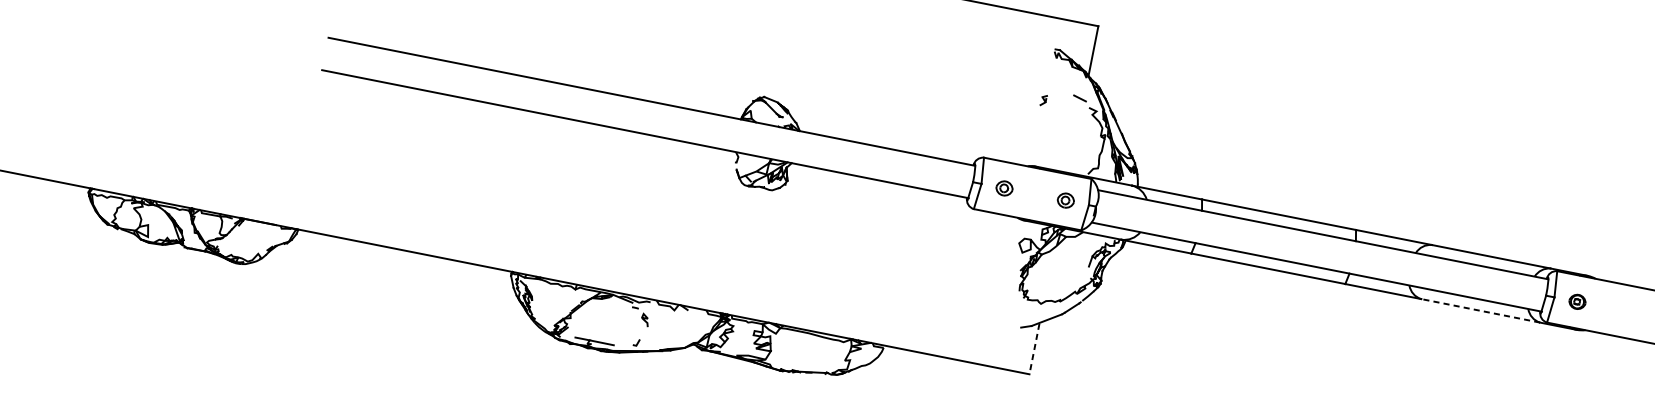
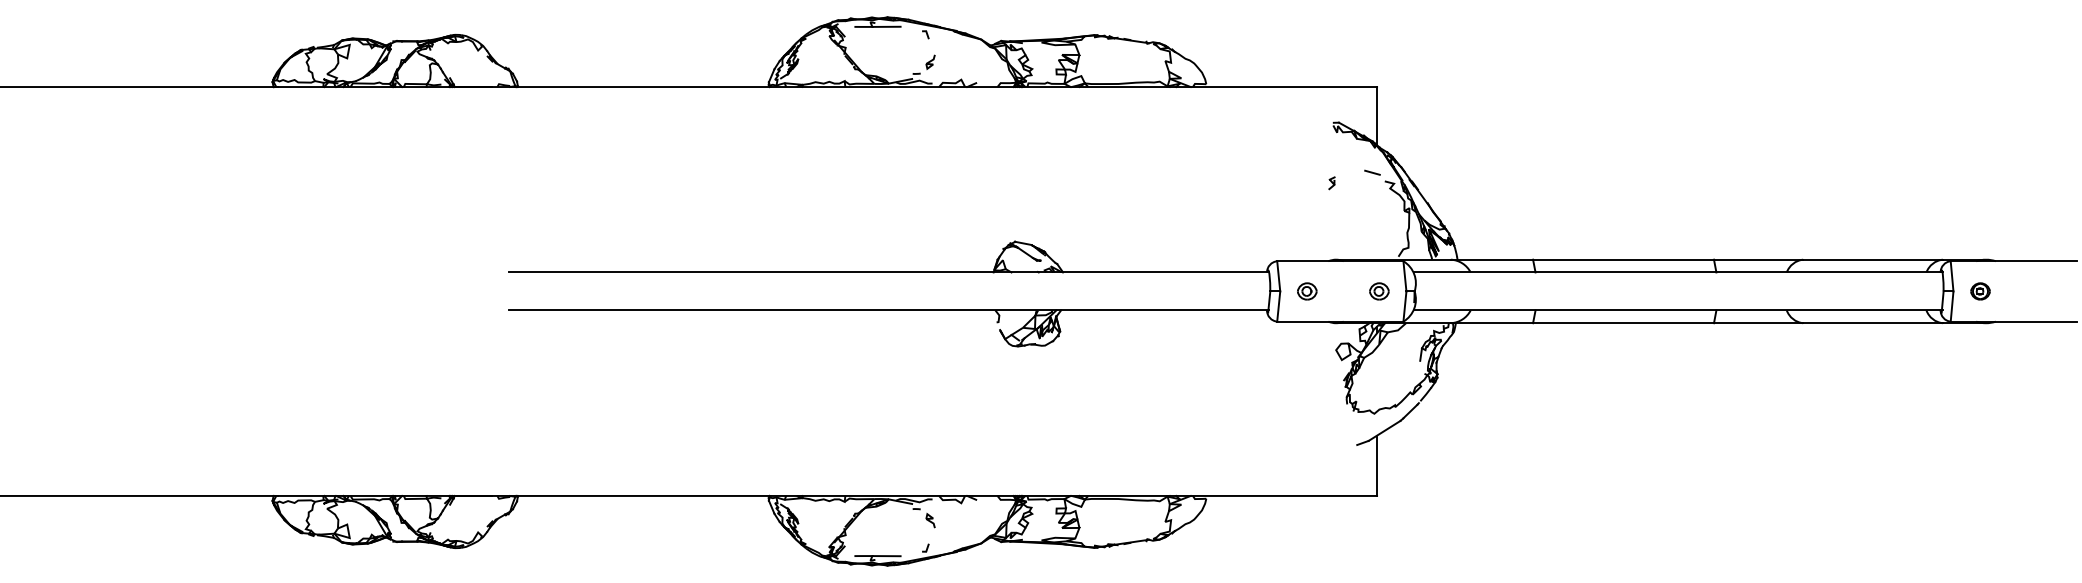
line: (1481, 311) -> (1873, 323), dashed -> solid
line: (1034, 349) -> (1377, 466), dashed -> solid

